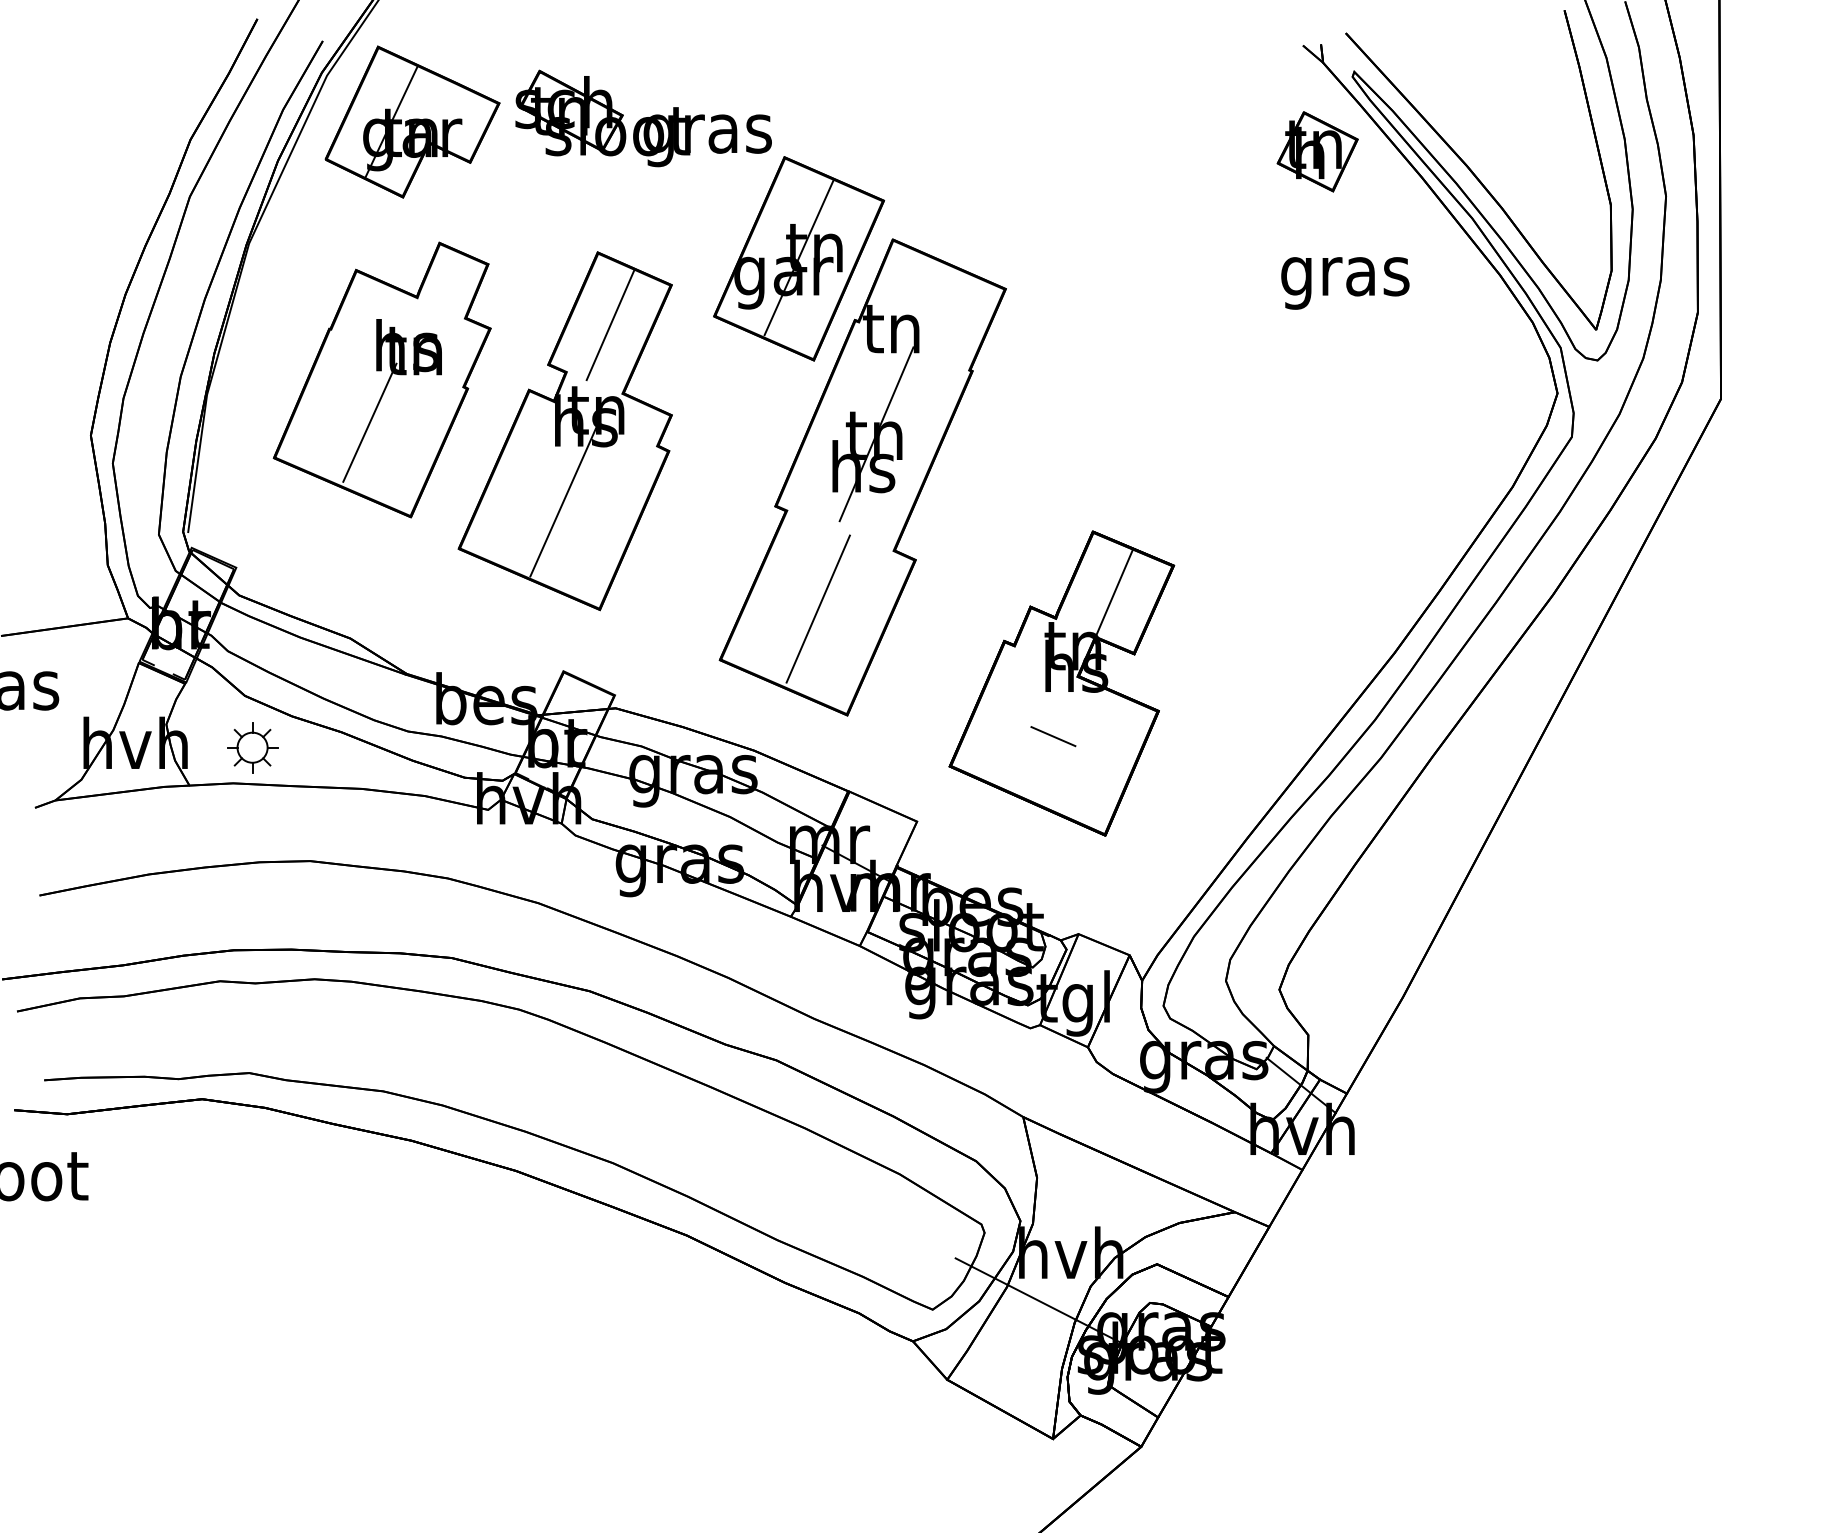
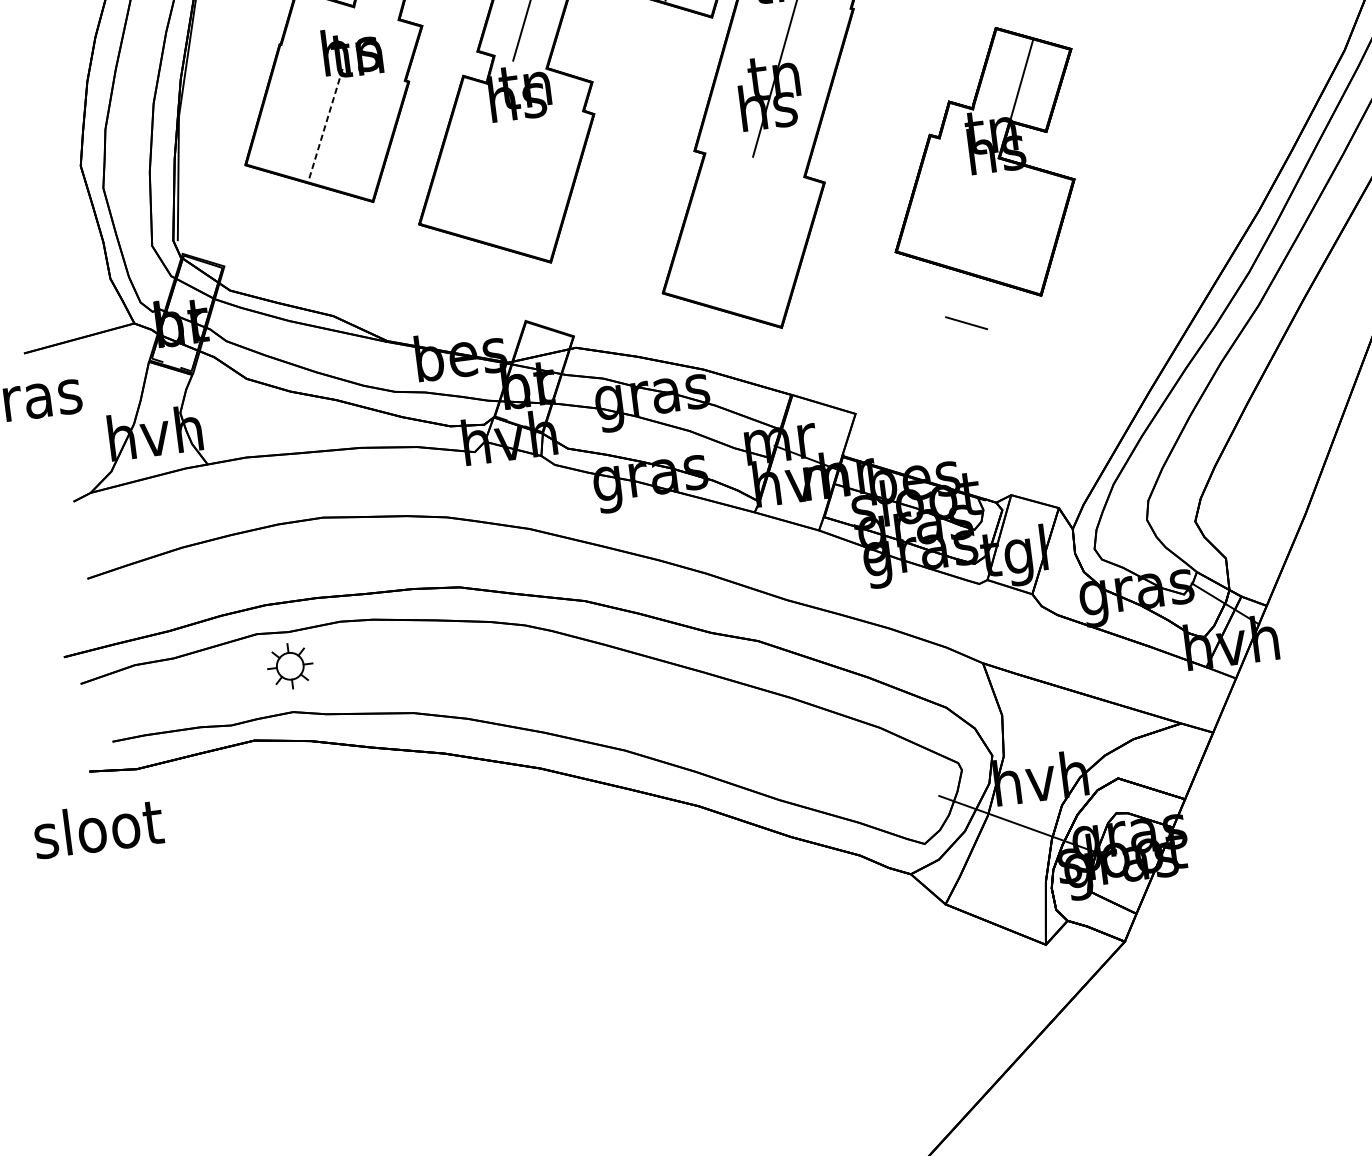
line: (369, 422) -> (325, 122), solid -> dashed
line: (564, 499) -> (507, 168), removed
line: (817, 608) -> (743, 236), removed
part: (1061, 683) -> (985, 166), moved
part: (252, 747) -> (290, 666), moved

